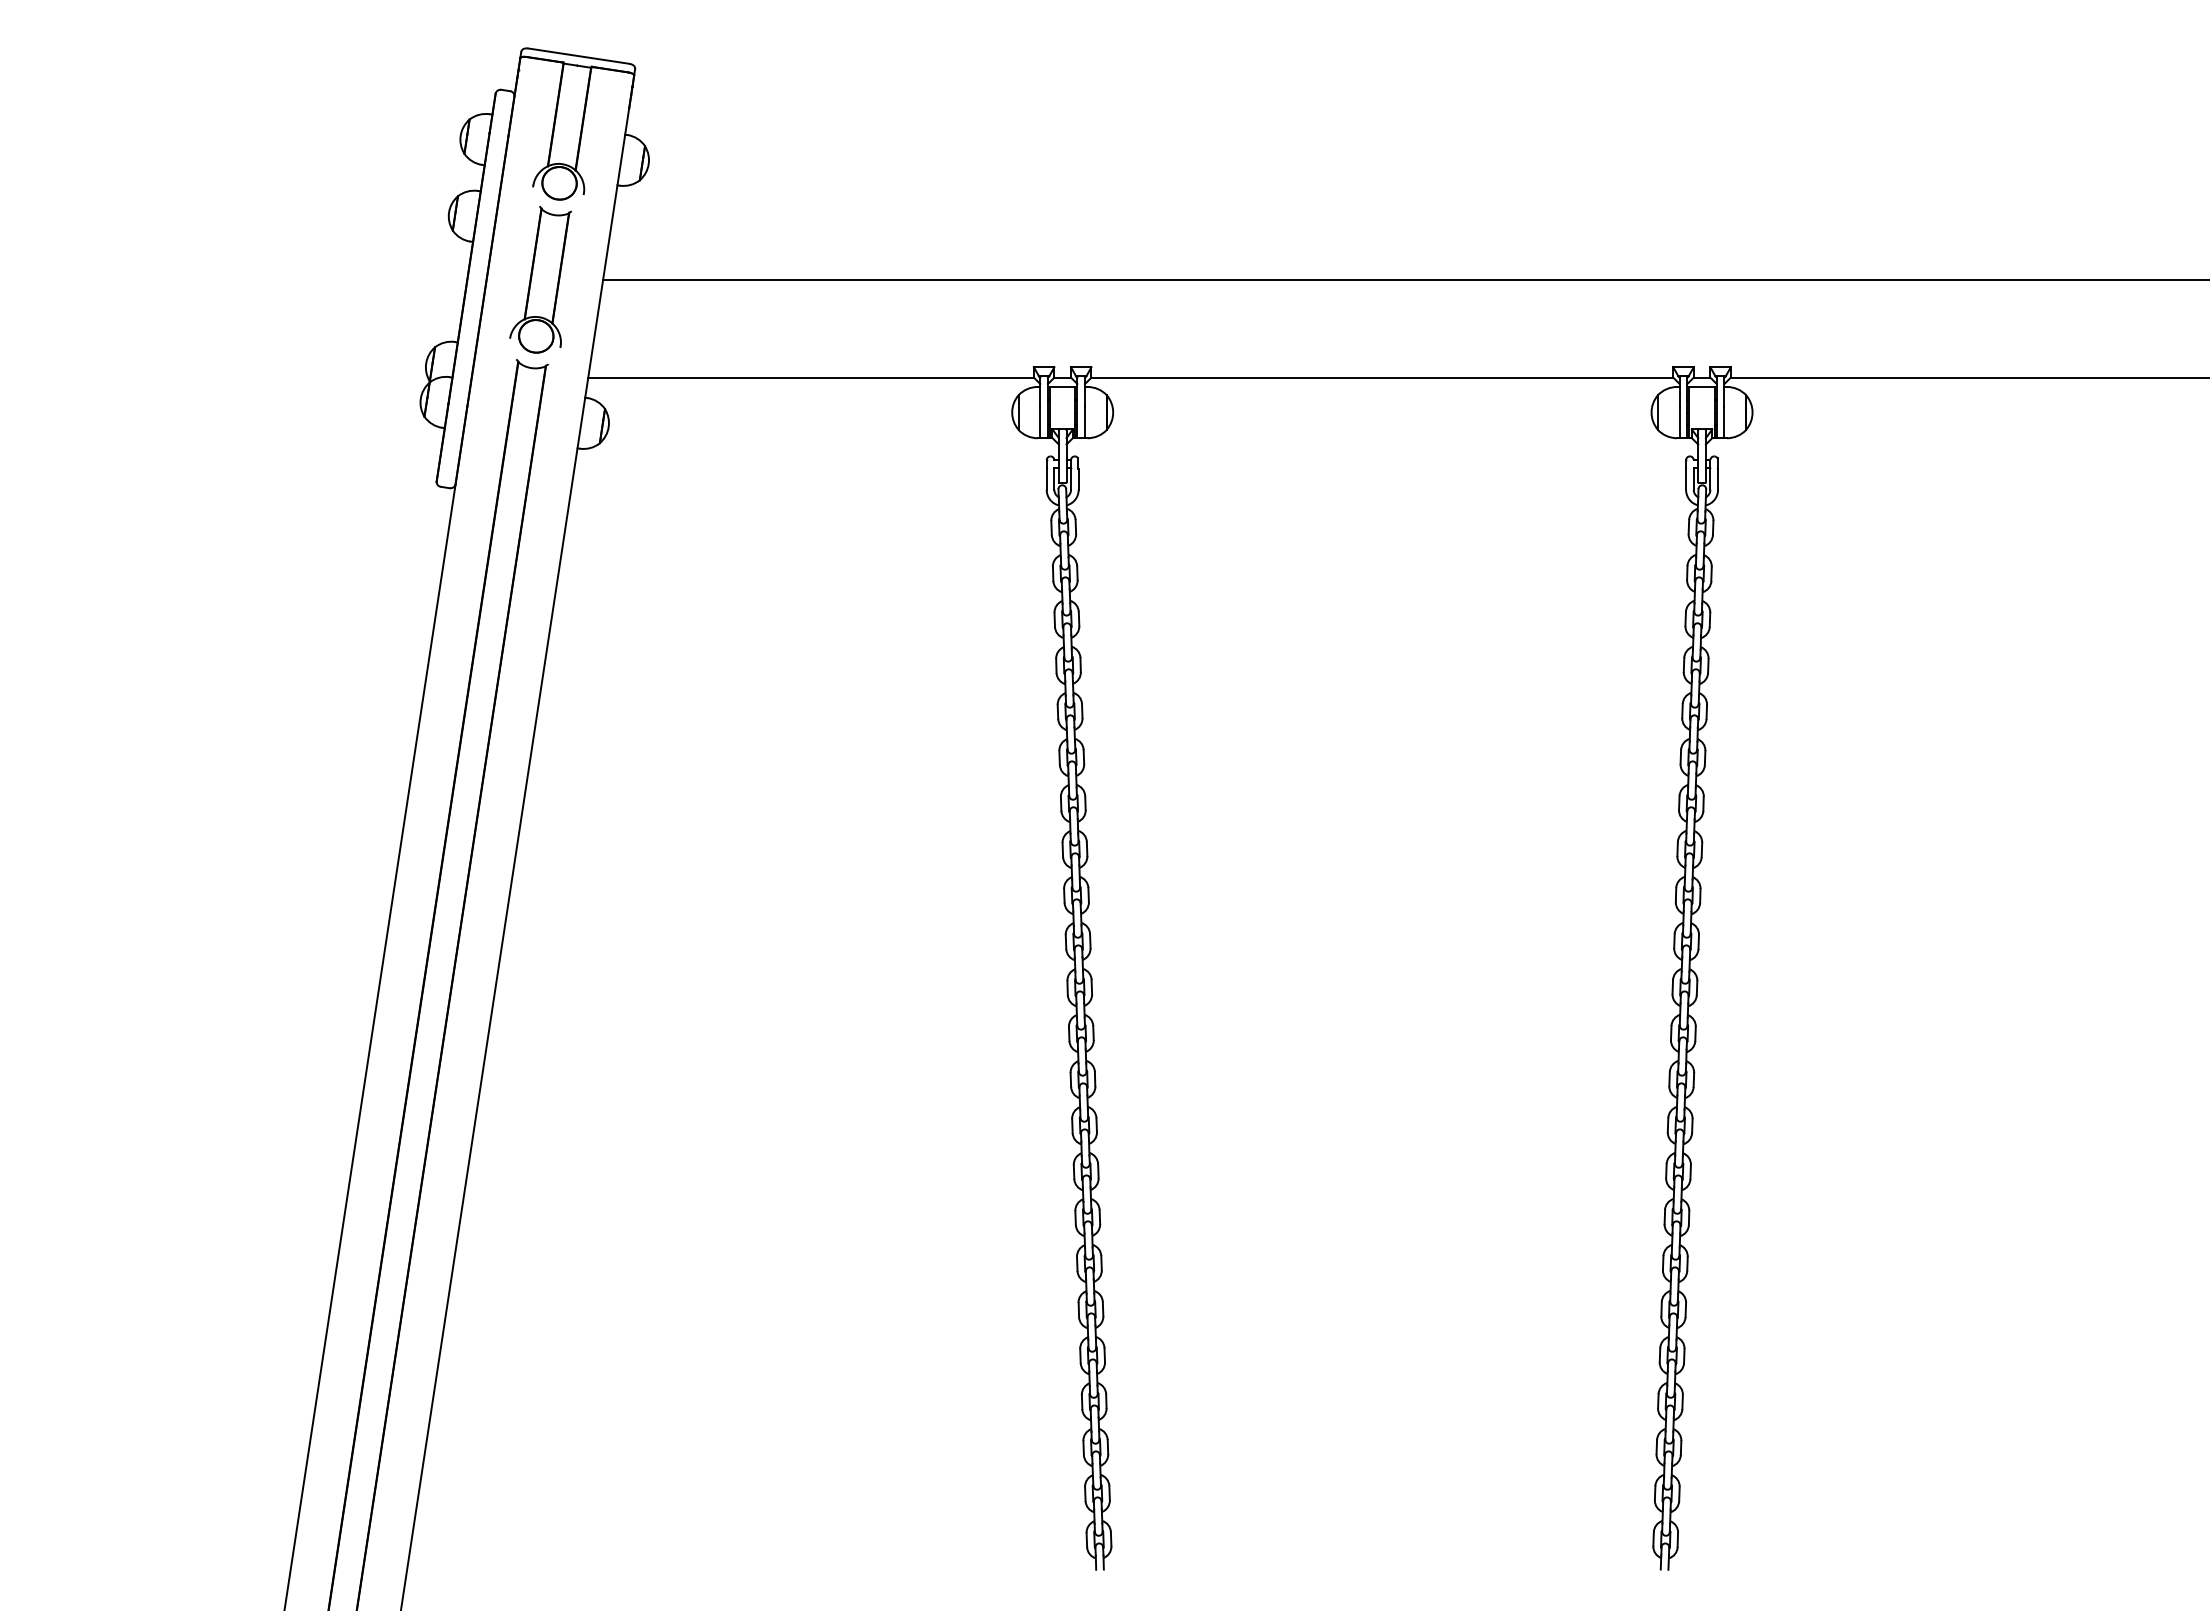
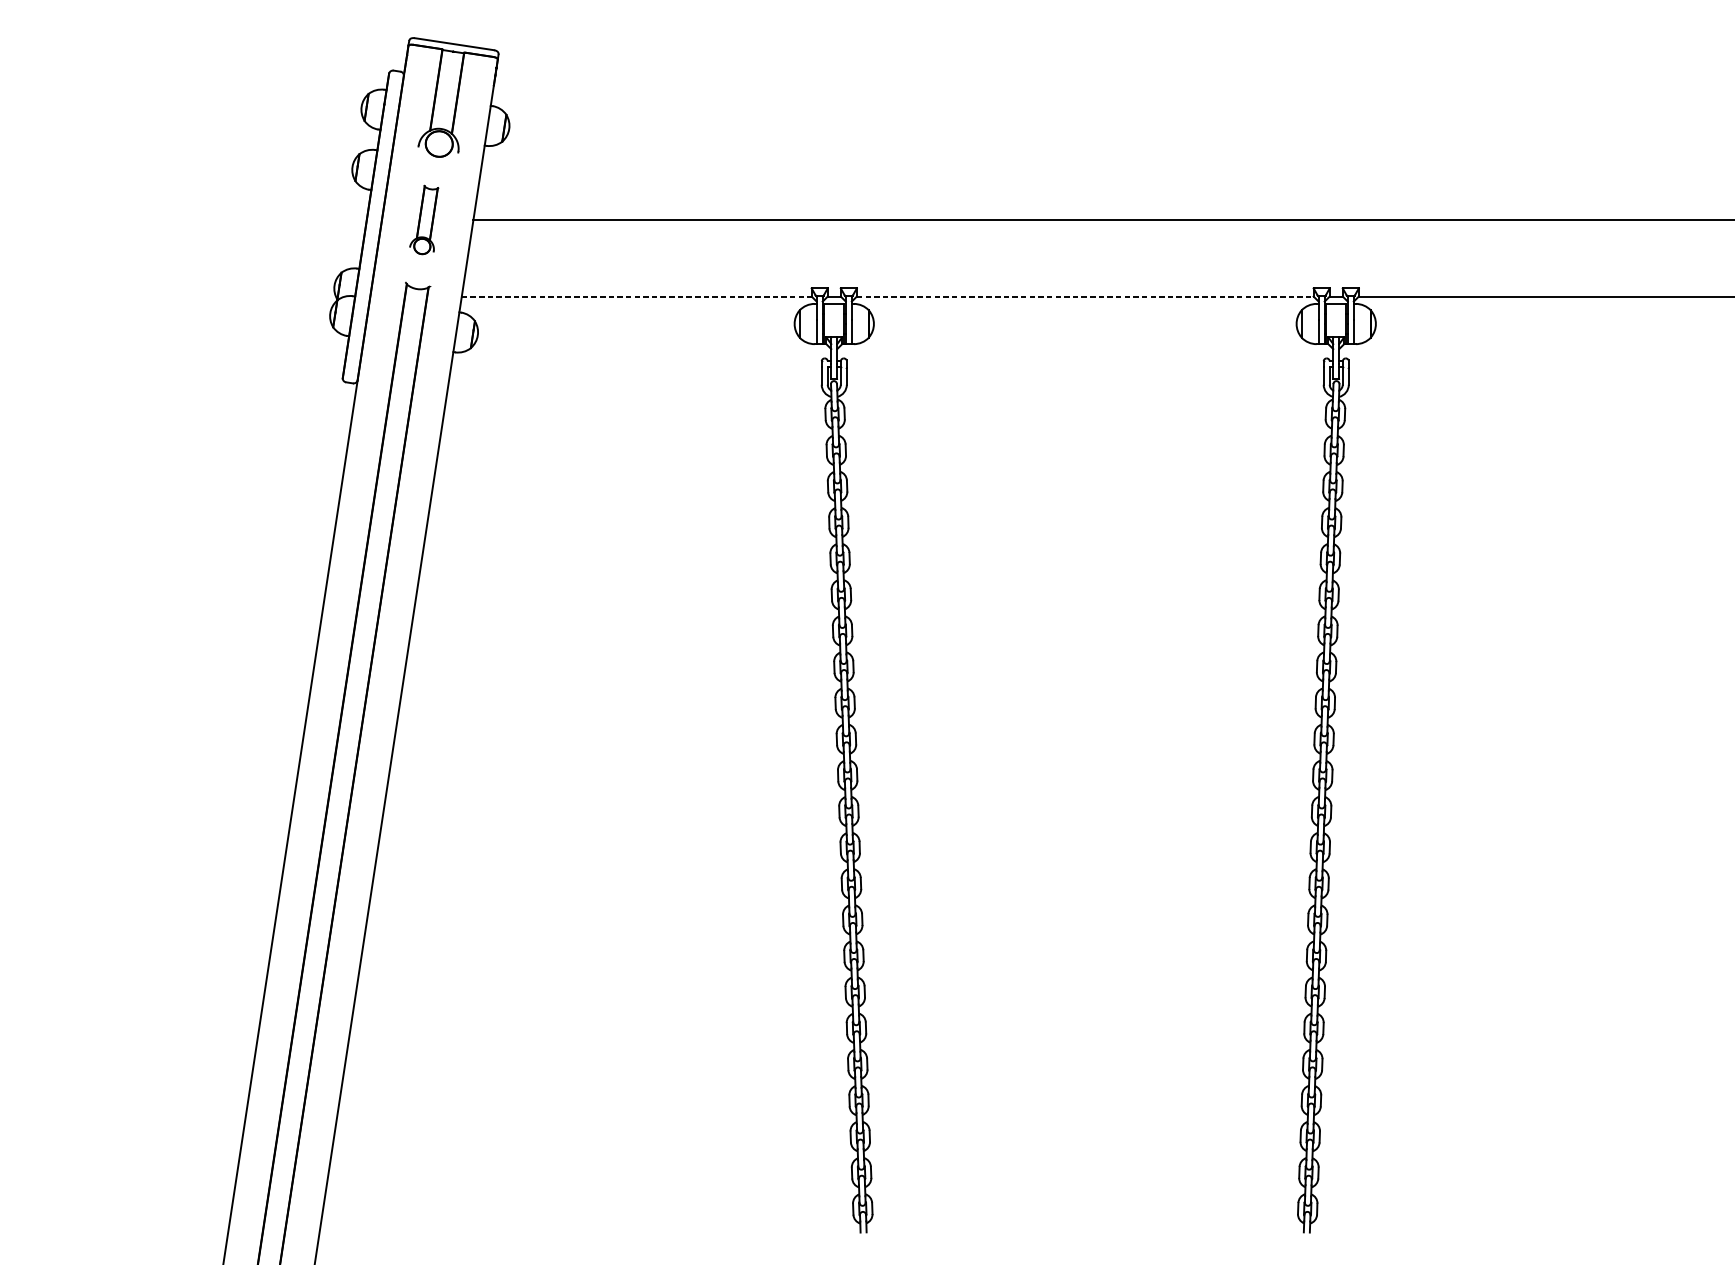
part: (540, 279) -> (424, 219), size x0.6
line: (811, 377) -> (637, 296), solid -> dashed
line: (1382, 377) -> (1085, 296), solid -> dashed

